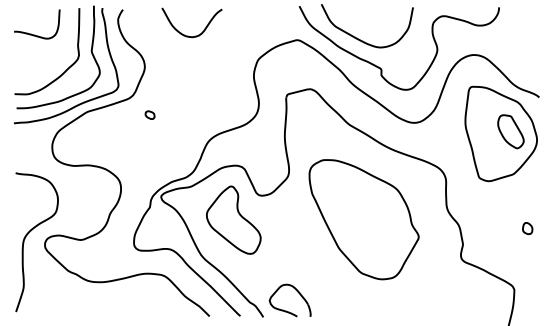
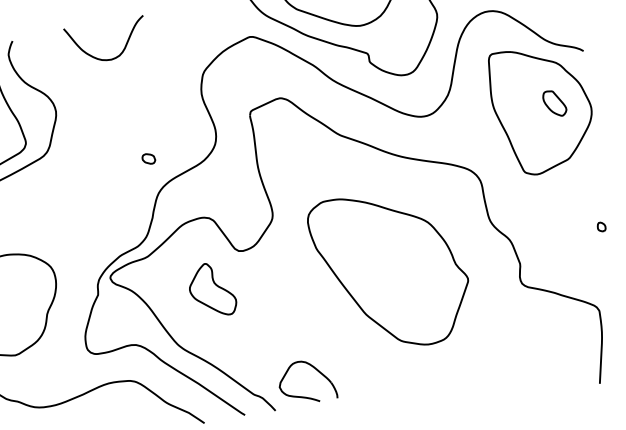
part: (149, 114) -> (147, 158), moved
part: (510, 131) -> (554, 103), size x0.6
part: (233, 219) -> (211, 289), size x0.6
part: (363, 219) -> (390, 270), moved
part: (527, 228) -> (601, 226), size x0.6

